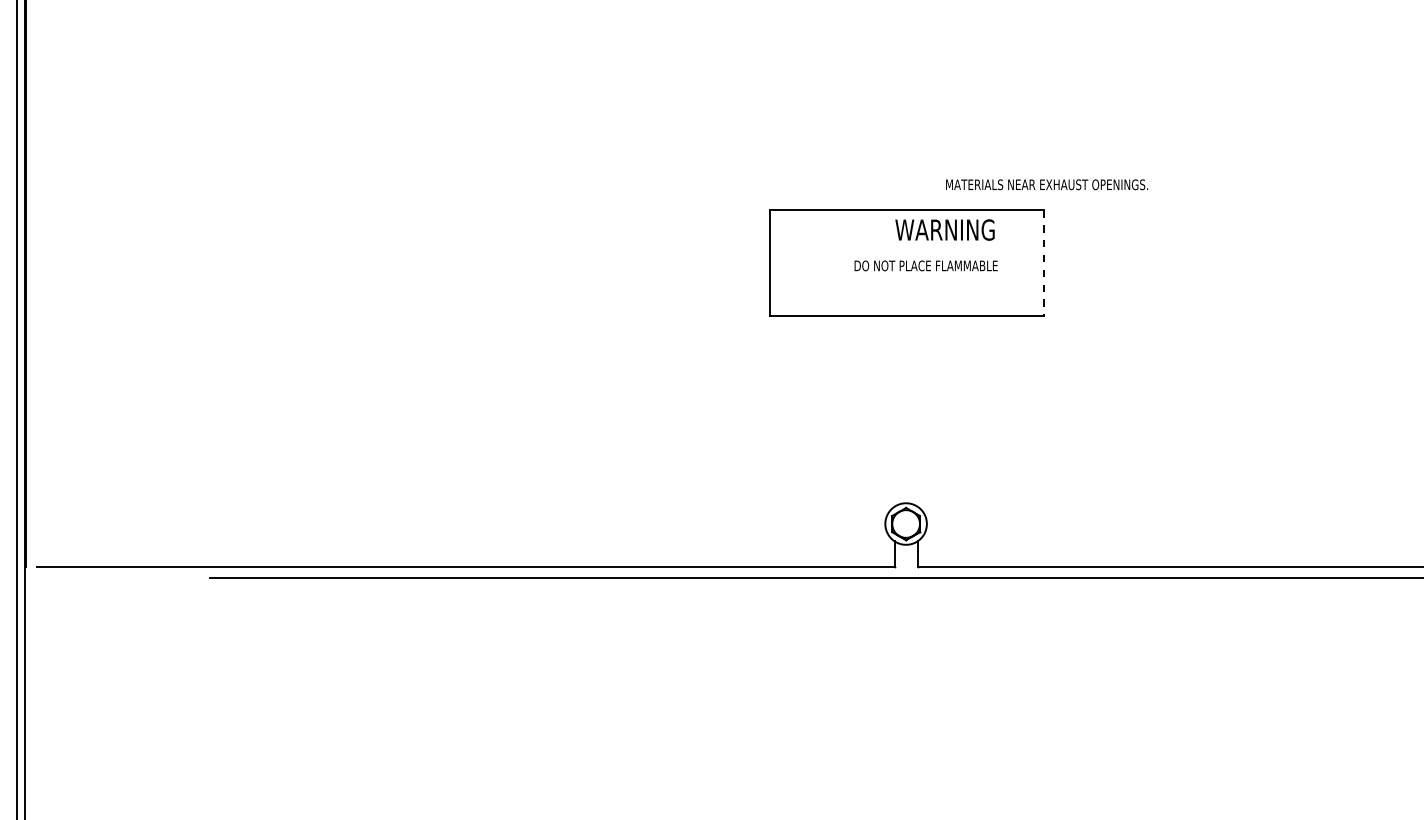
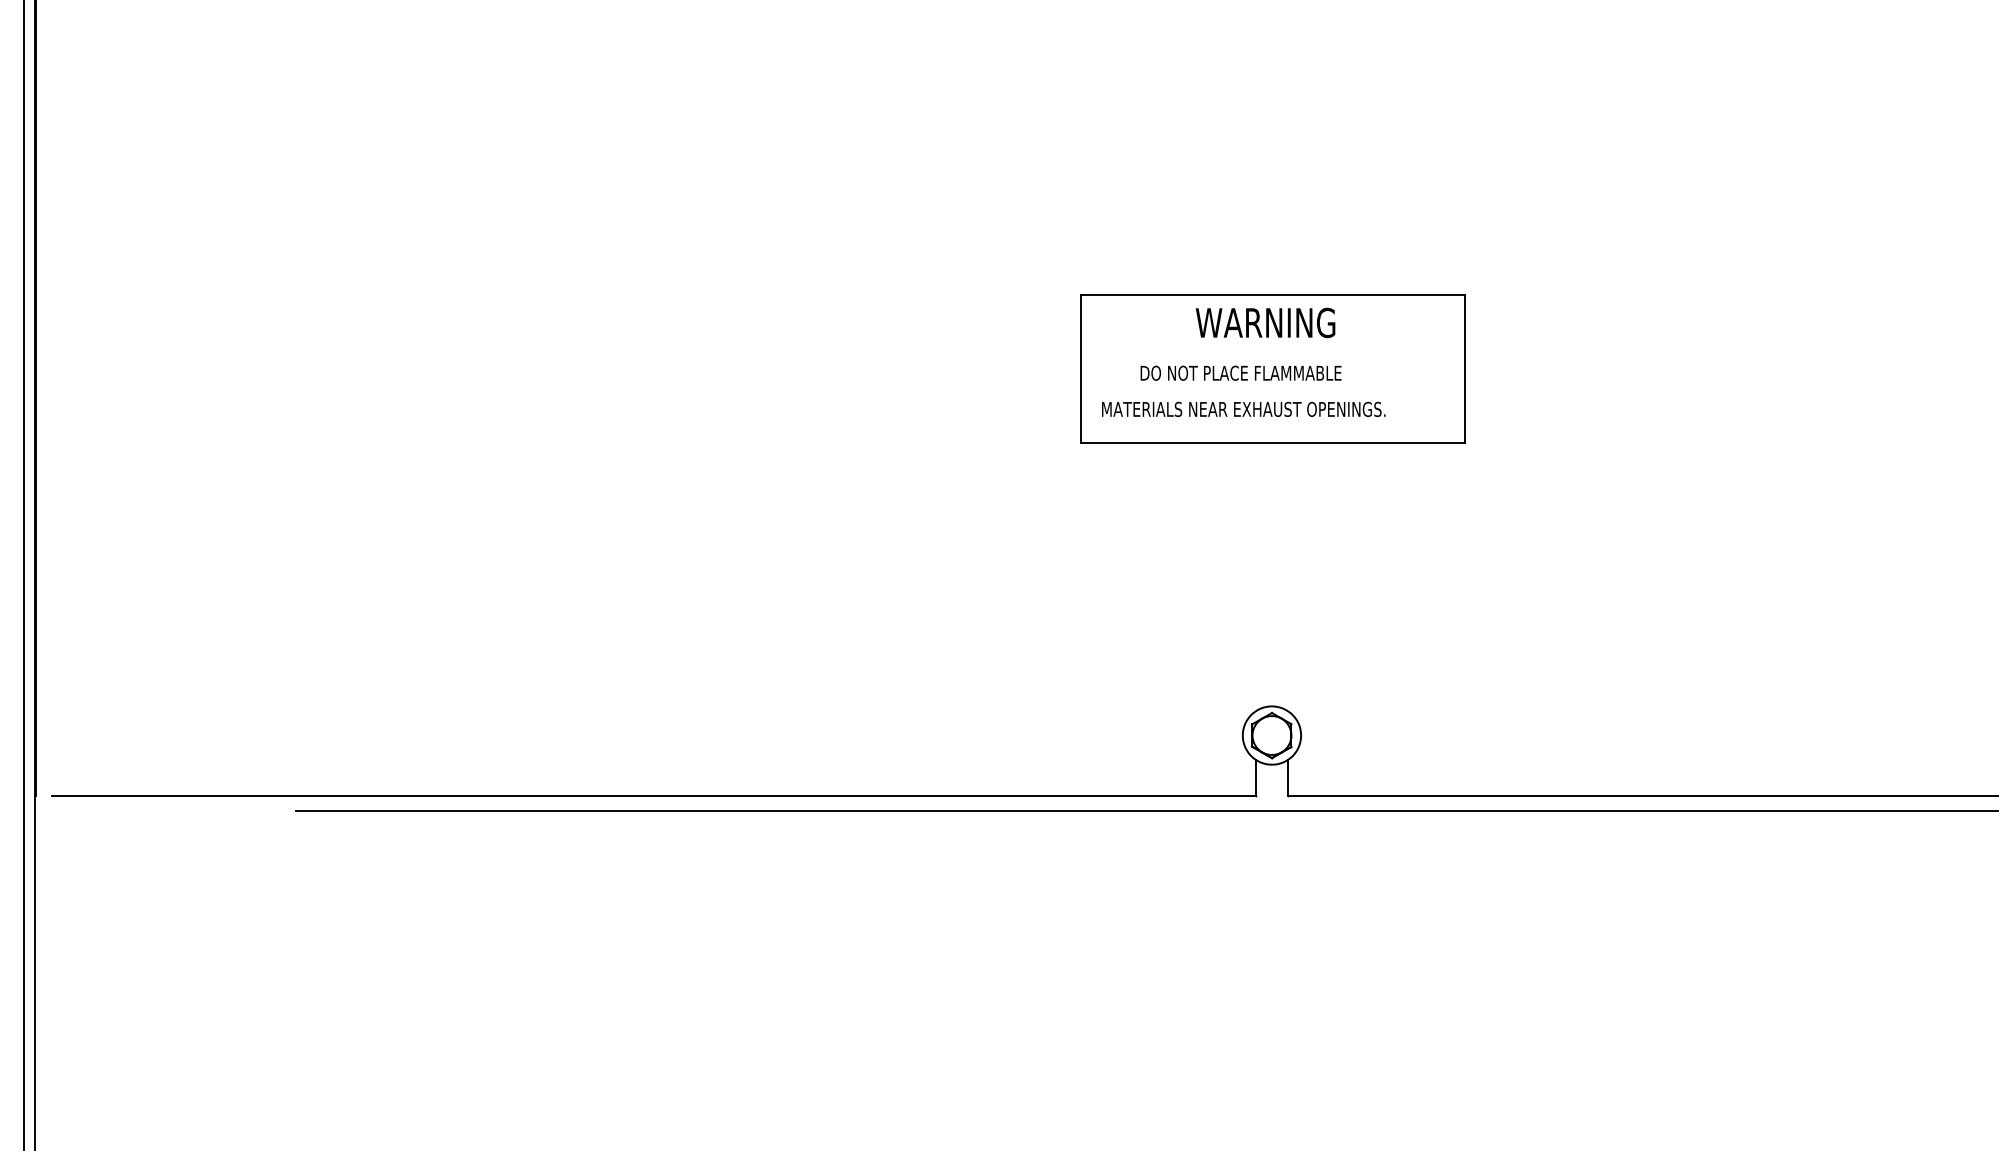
text: (1046, 184) -> (1243, 408), moved
text: (944, 229) -> (1265, 322), moved
line: (1043, 263) -> (1464, 369), dashed -> solid
text: (925, 265) -> (1240, 372), moved

